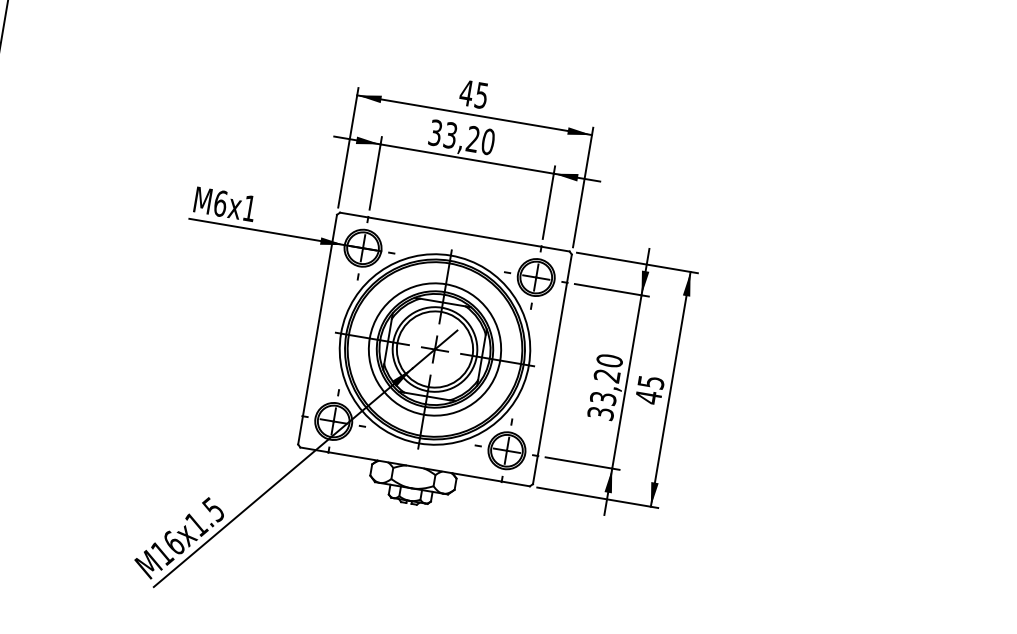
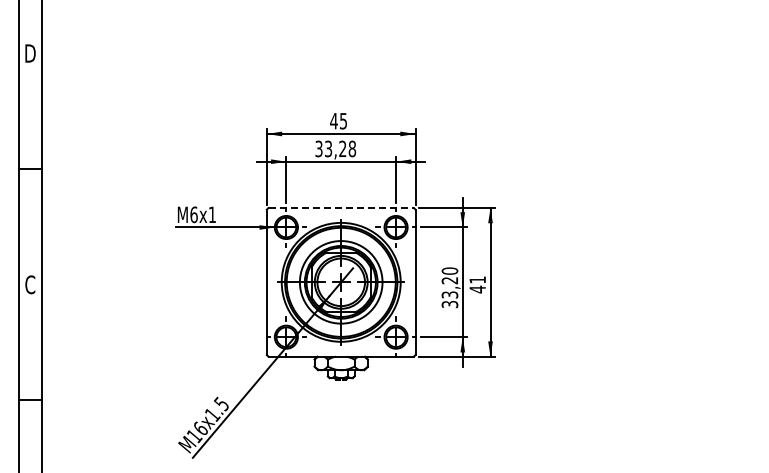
text: (488, 141) -> (352, 148), 33,20 -> 33,28
line: (455, 232) -> (341, 208), solid -> dashed
text: (650, 381) -> (477, 279), 45 -> 41

